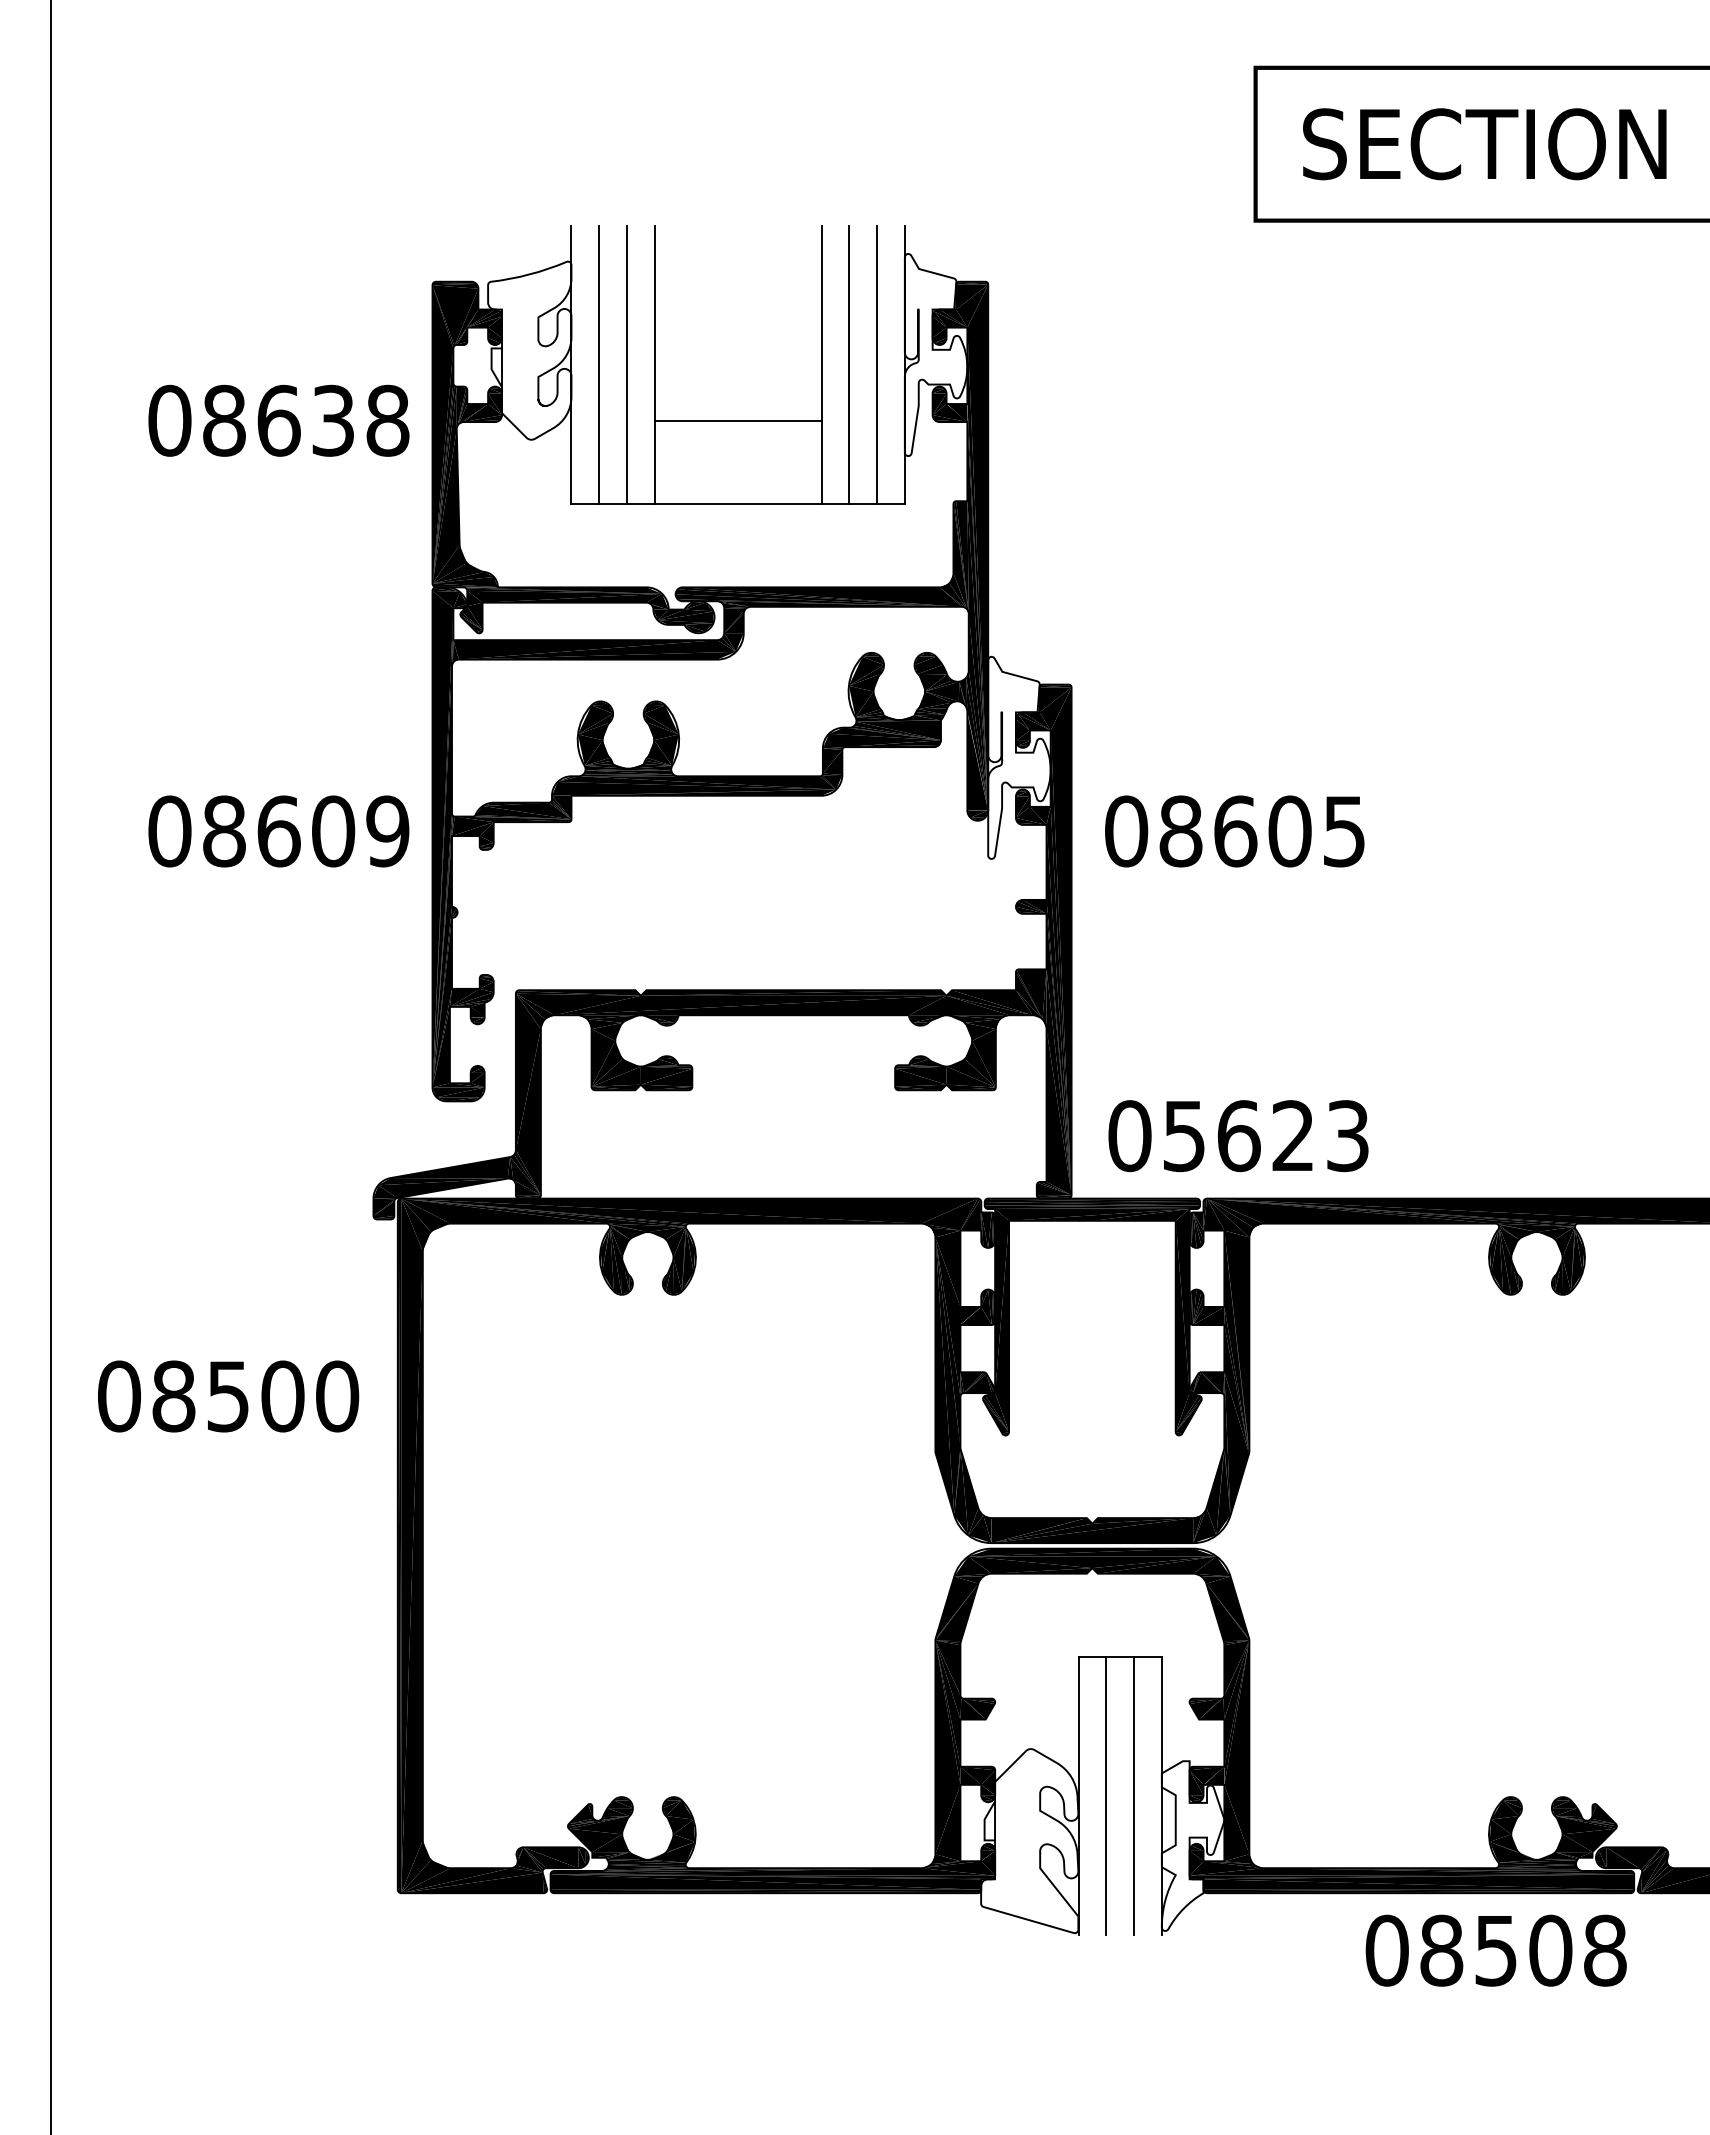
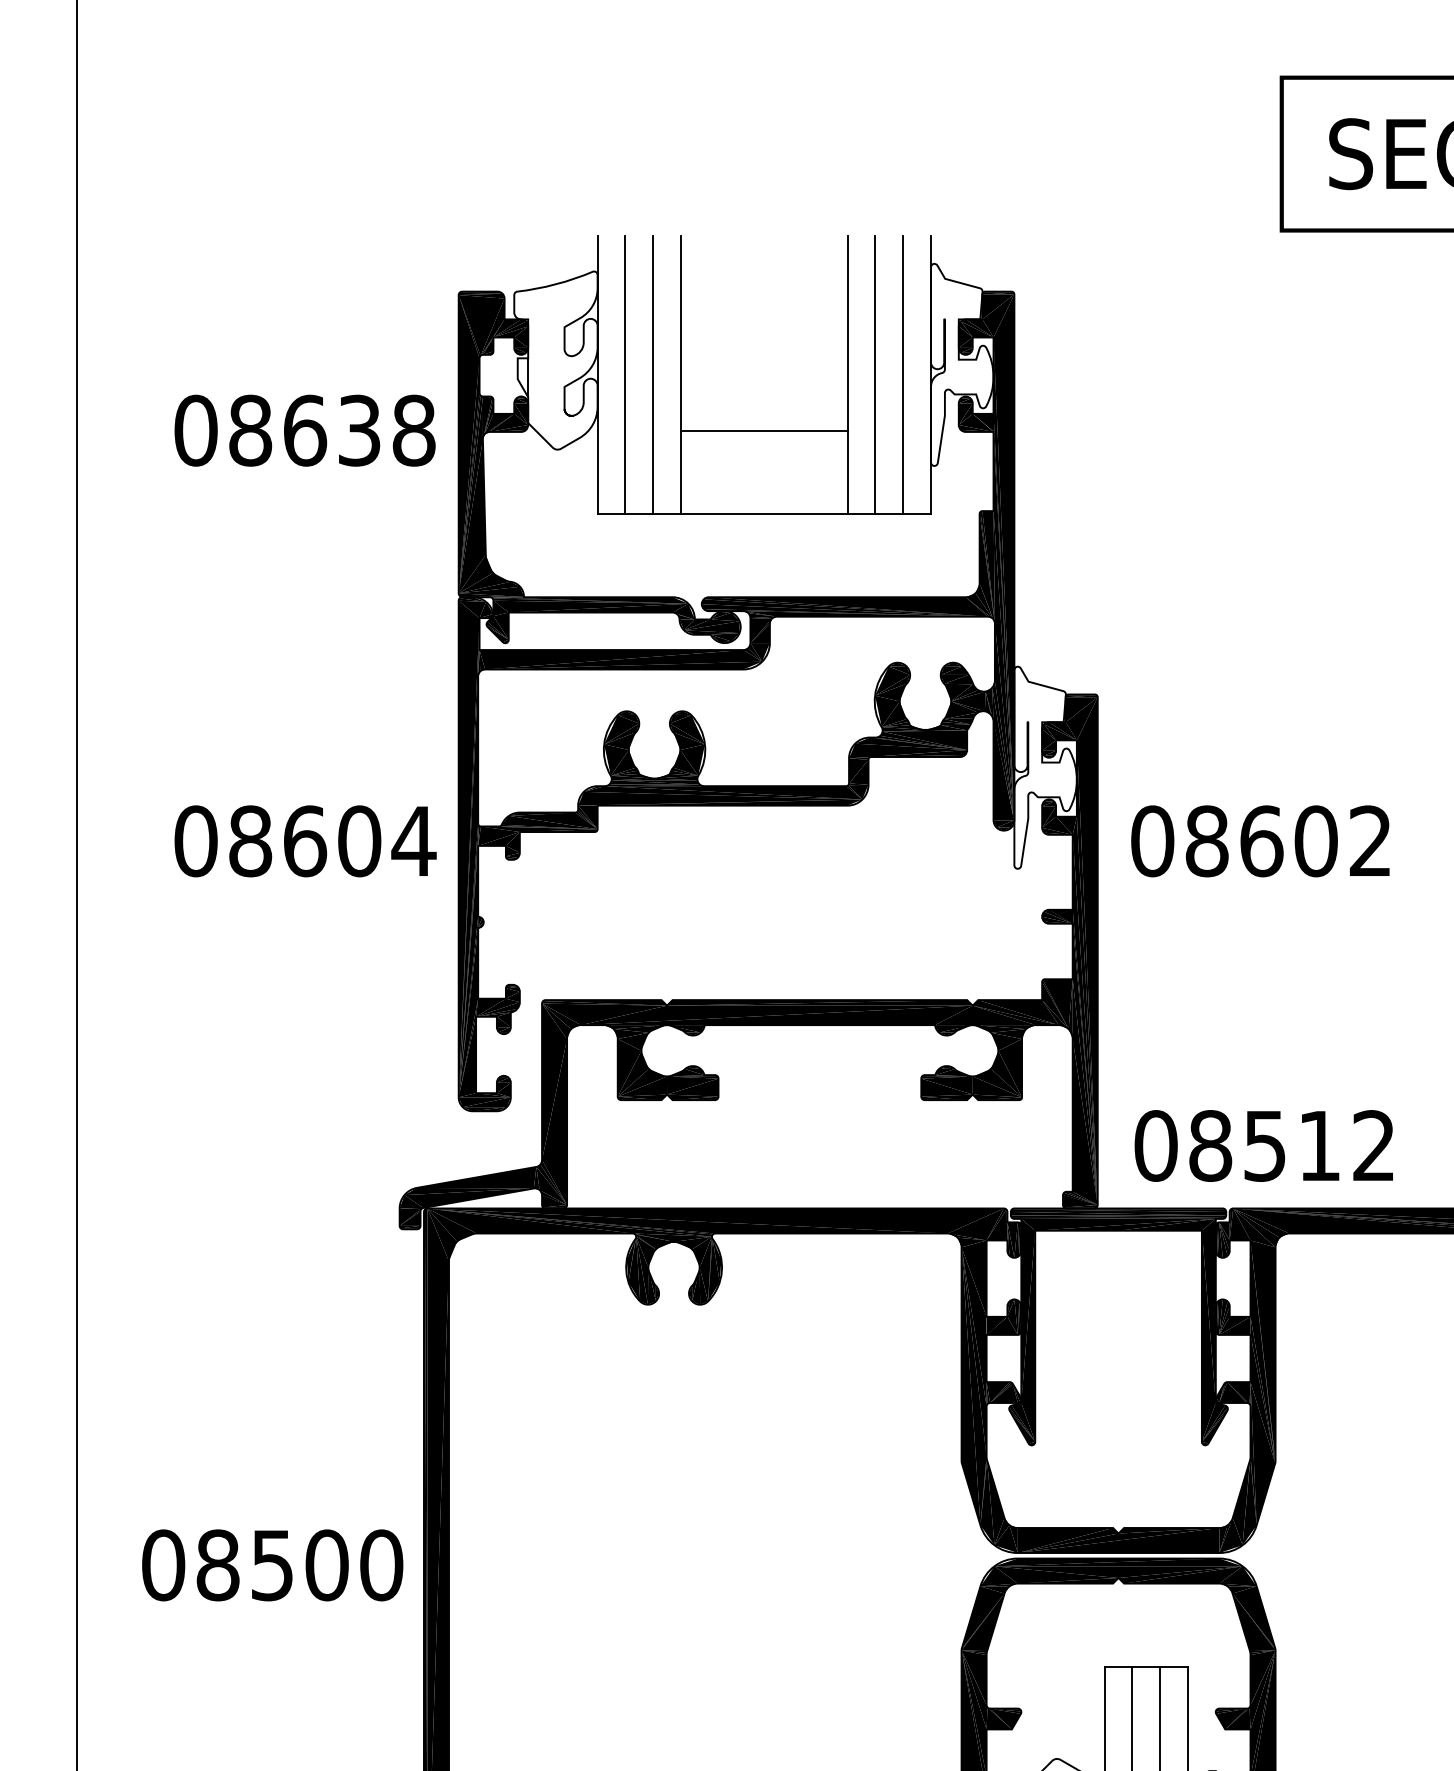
text: (387, 831) -> (413, 841), 08609 -> 08604
text: (1343, 831) -> (1369, 841), 08605 -> 08602
text: (1265, 1136) -> (1291, 1146), 05623 -> 08512
text: (228, 1396) -> (272, 1565), moved

